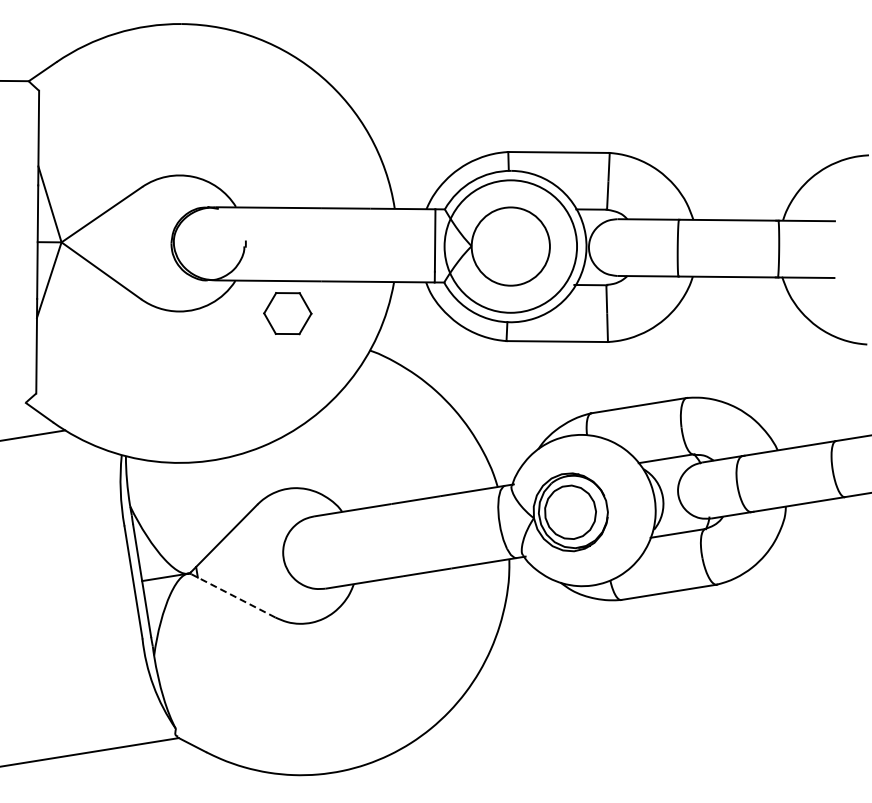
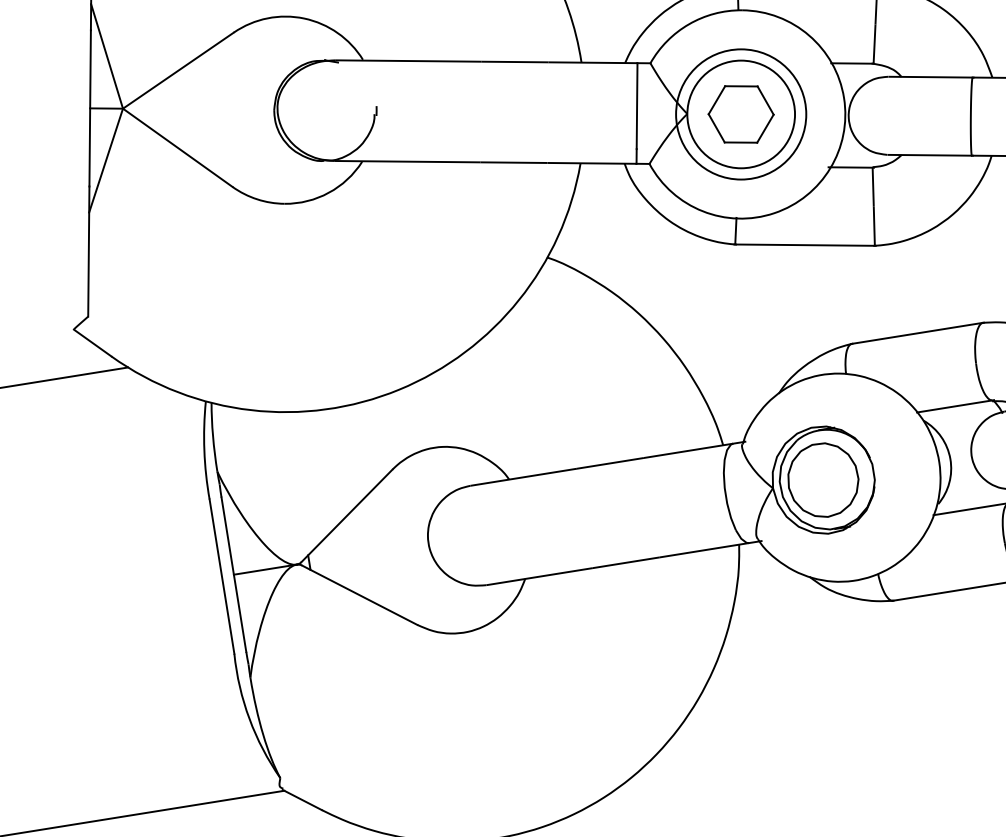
circle: (510, 246) -> (740, 114), size x0.71
part: (287, 313) -> (740, 114), moved
line: (233, 595) -> (359, 594), dashed -> solid

